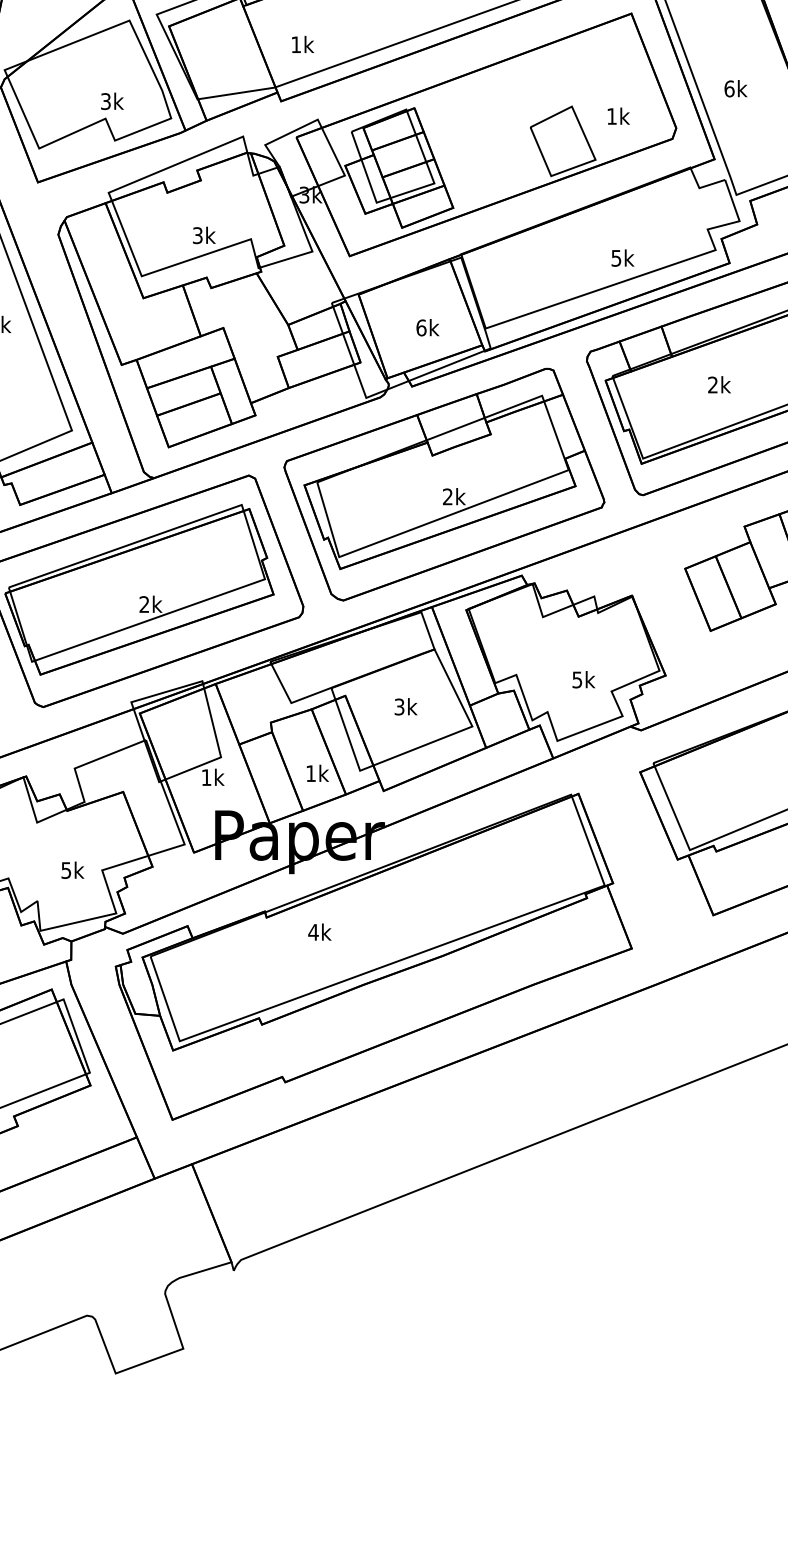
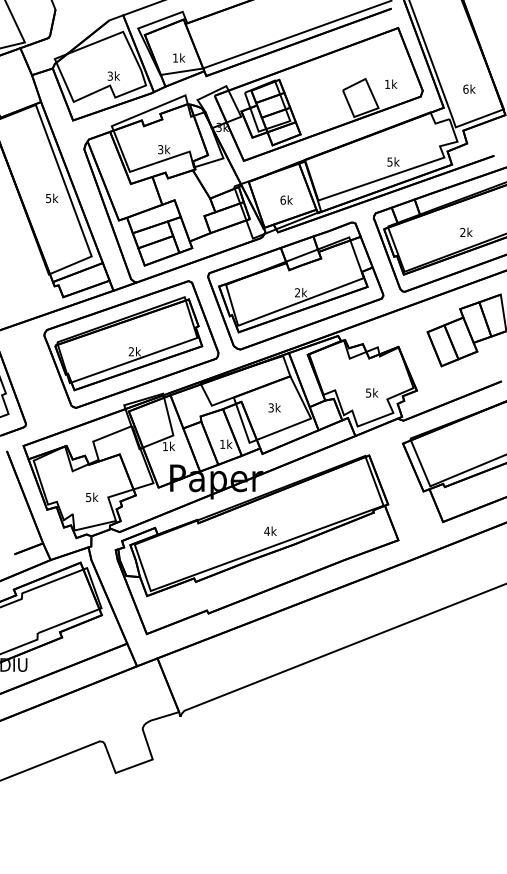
text: (303, 43) -> (179, 57), moved
text: (735, 87) -> (469, 88), moved
text: (719, 383) -> (466, 231), moved
text: (319, 930) -> (270, 530), moved

